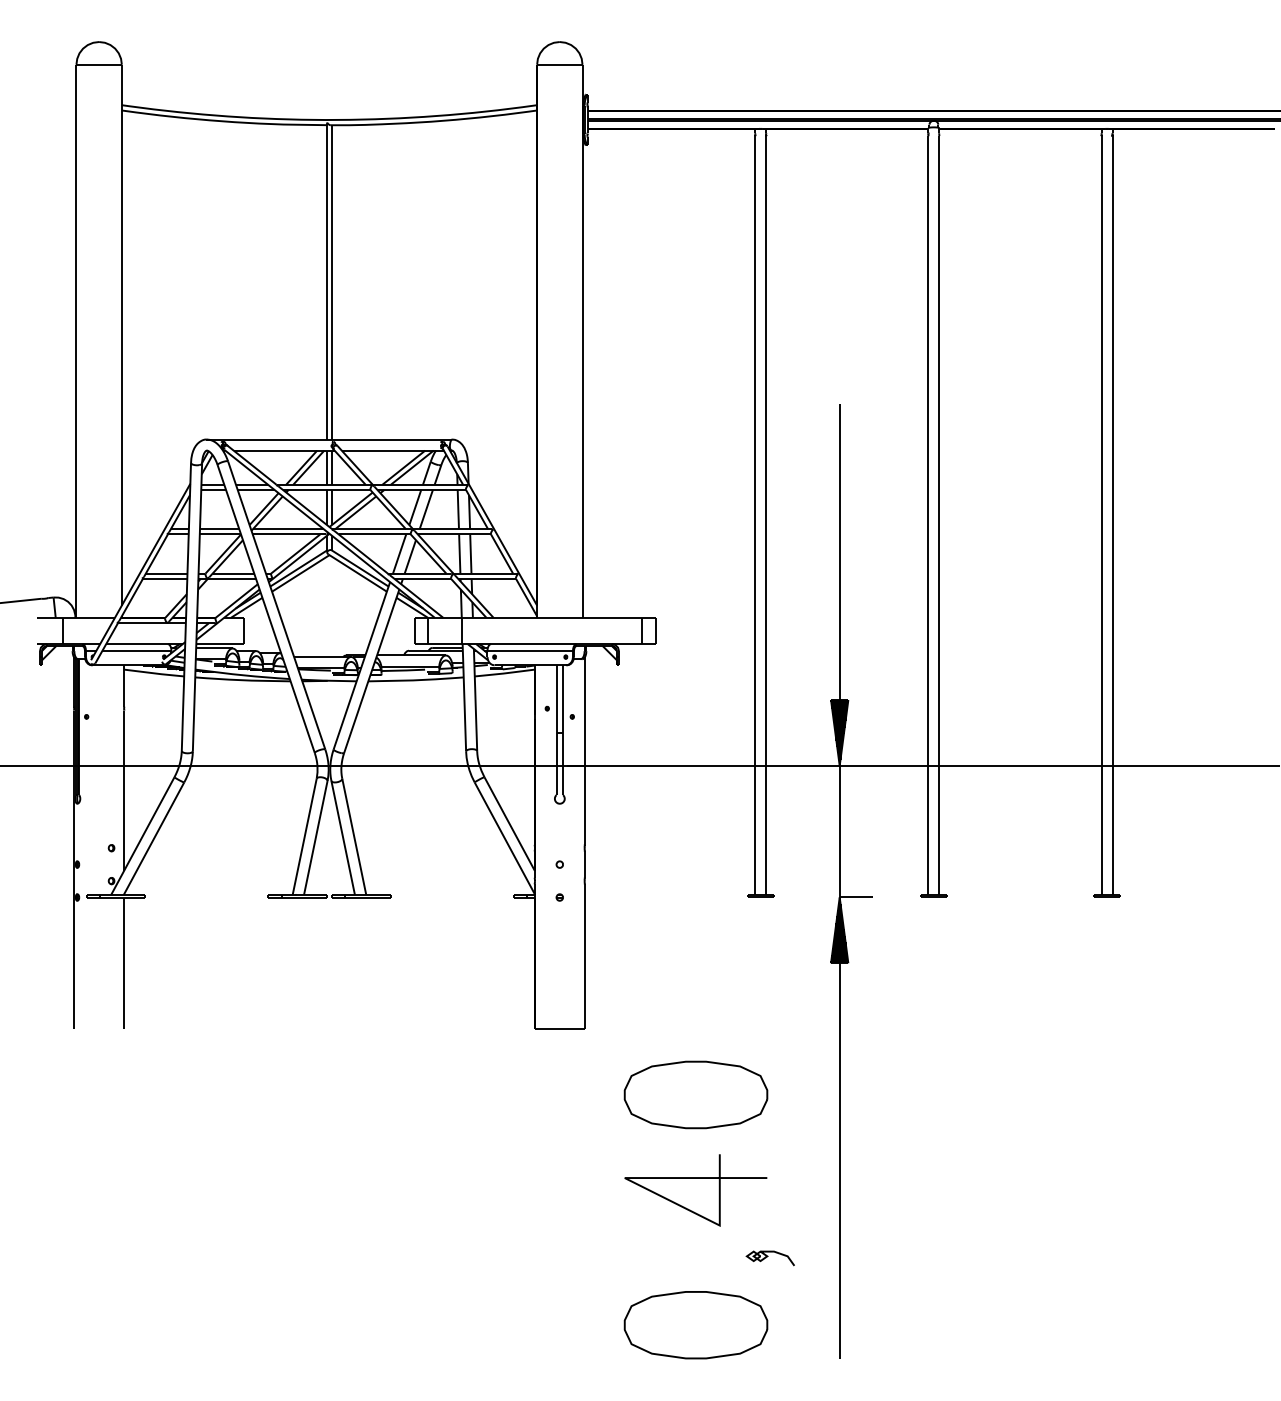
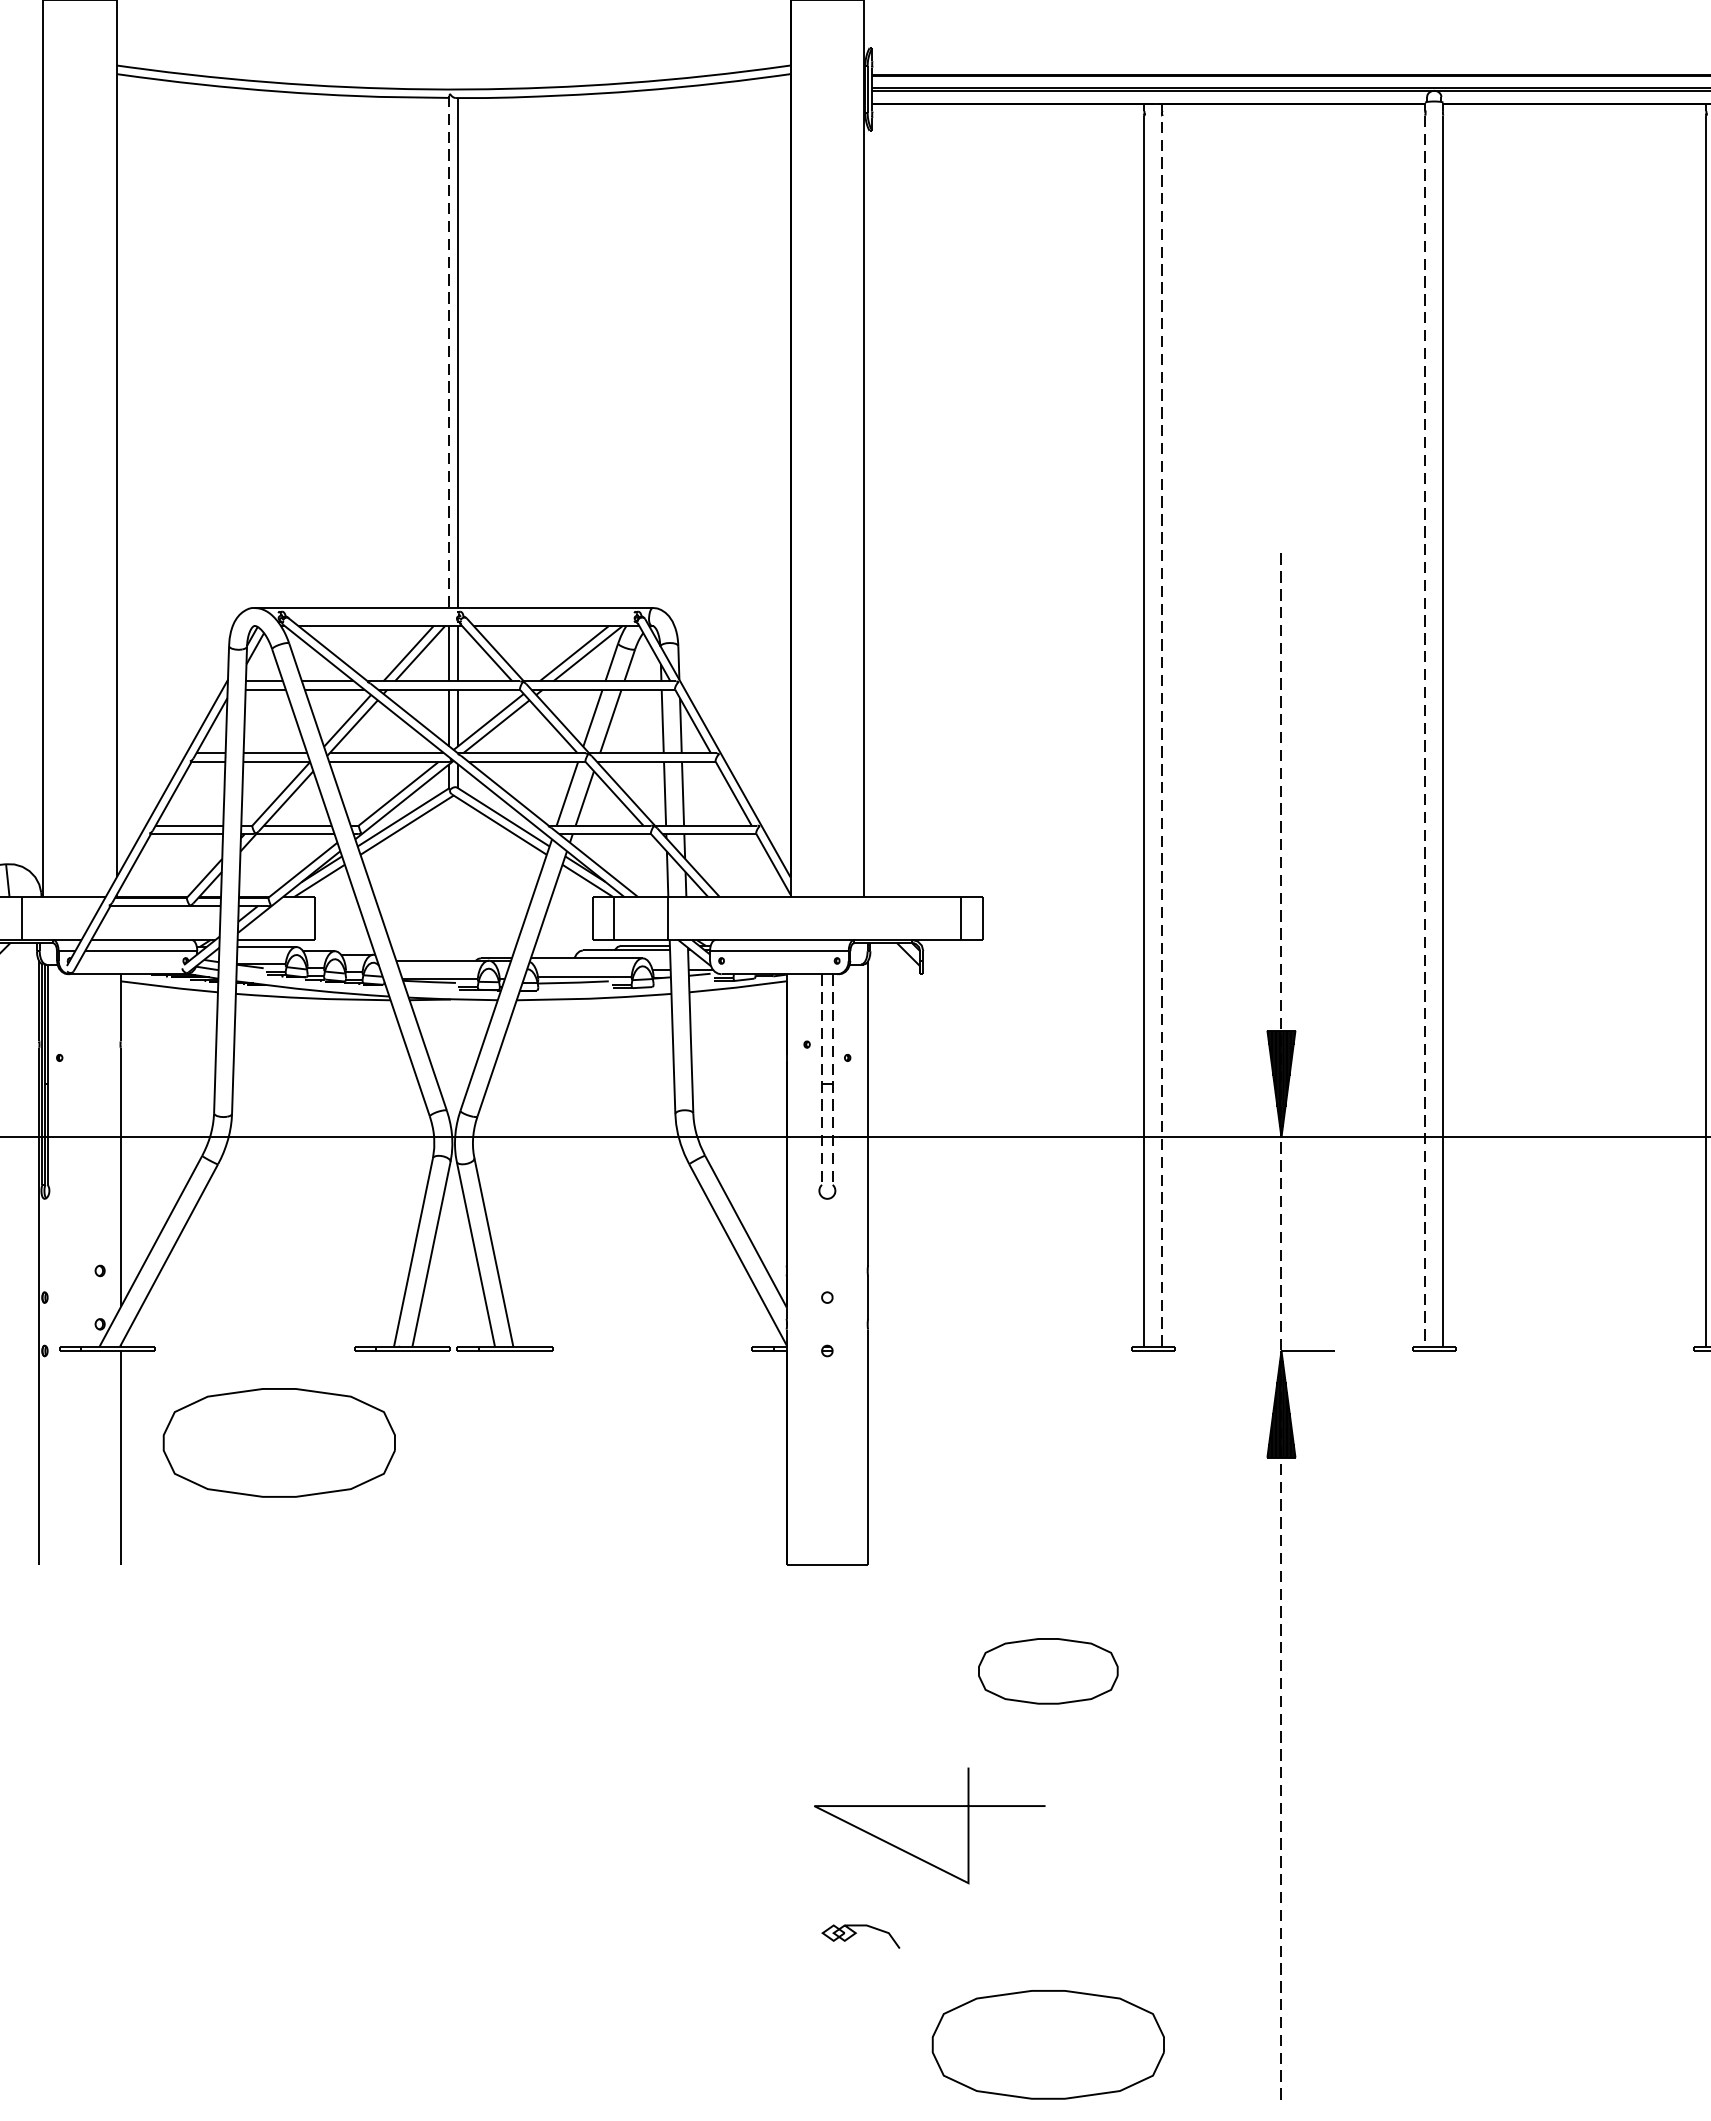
line: (326, 281) -> (448, 351), solid -> dashed
line: (766, 514) -> (1162, 729), solid -> dashed
line: (928, 515) -> (1425, 731), solid -> dashed
line: (556, 730) -> (821, 1080), solid -> dashed
line: (563, 730) -> (833, 1080), solid -> dashed
line: (839, 881) -> (1281, 1324), solid -> dashed
part: (221, 954) -> (278, 1443), added
part: (695, 1094) -> (1047, 1670), size x0.6
line: (695, 1178) -> (929, 1806), moved
part: (769, 1258) -> (859, 1936), moved

